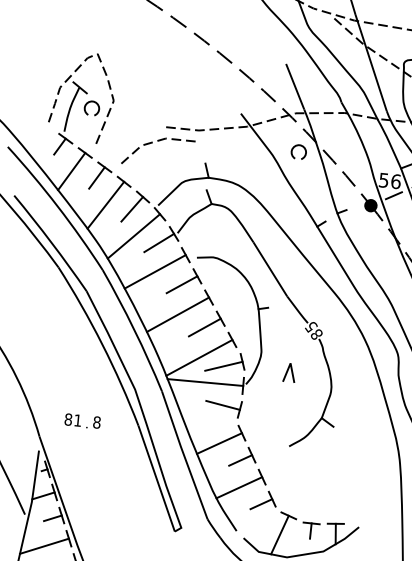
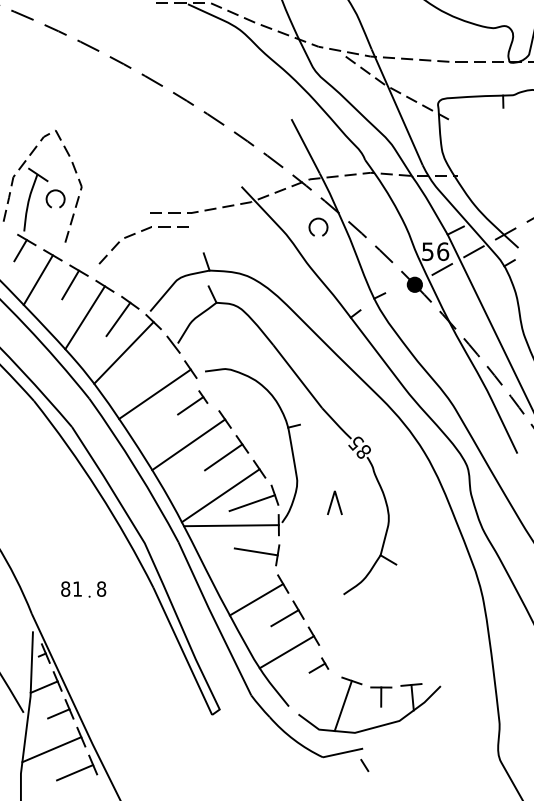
line: (158, 242) -> (155, 357), removed
part: (184, 281) -> (192, 402), size x0.7
part: (263, 500) -> (318, 665), size x0.6

